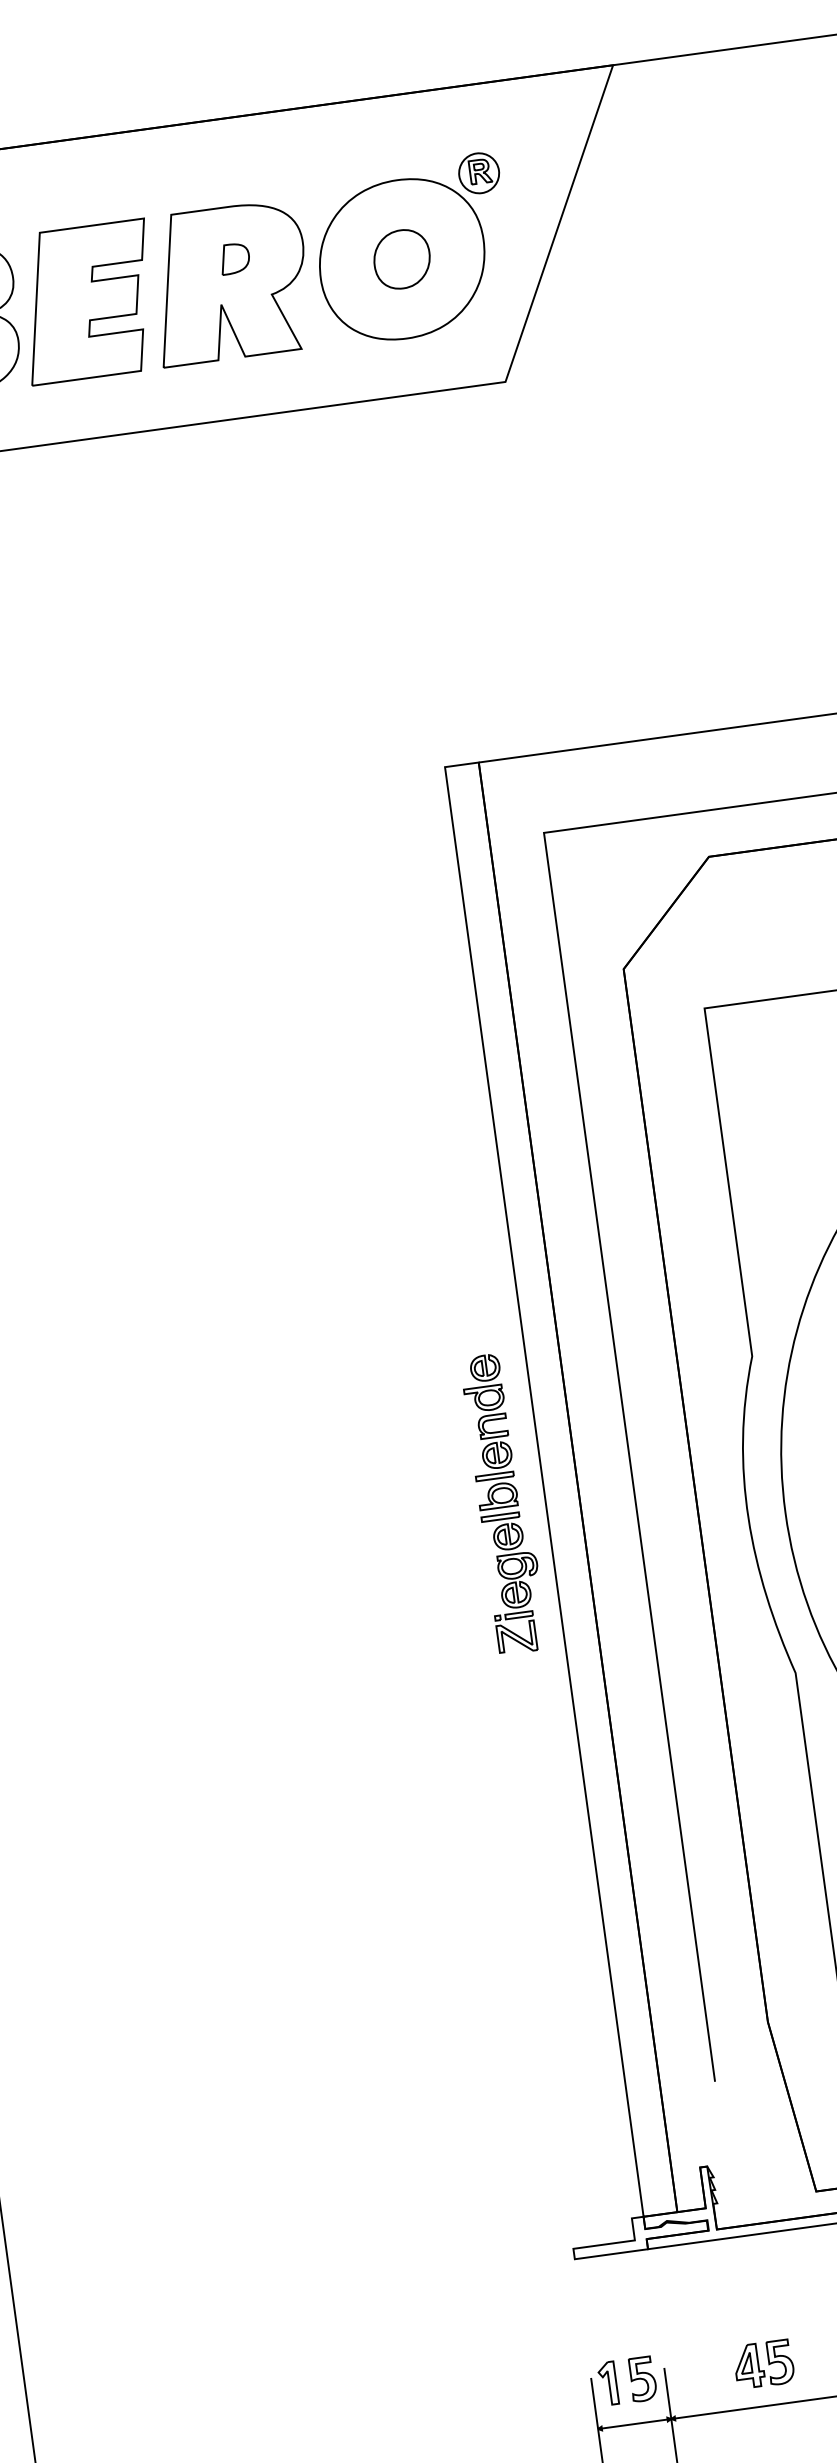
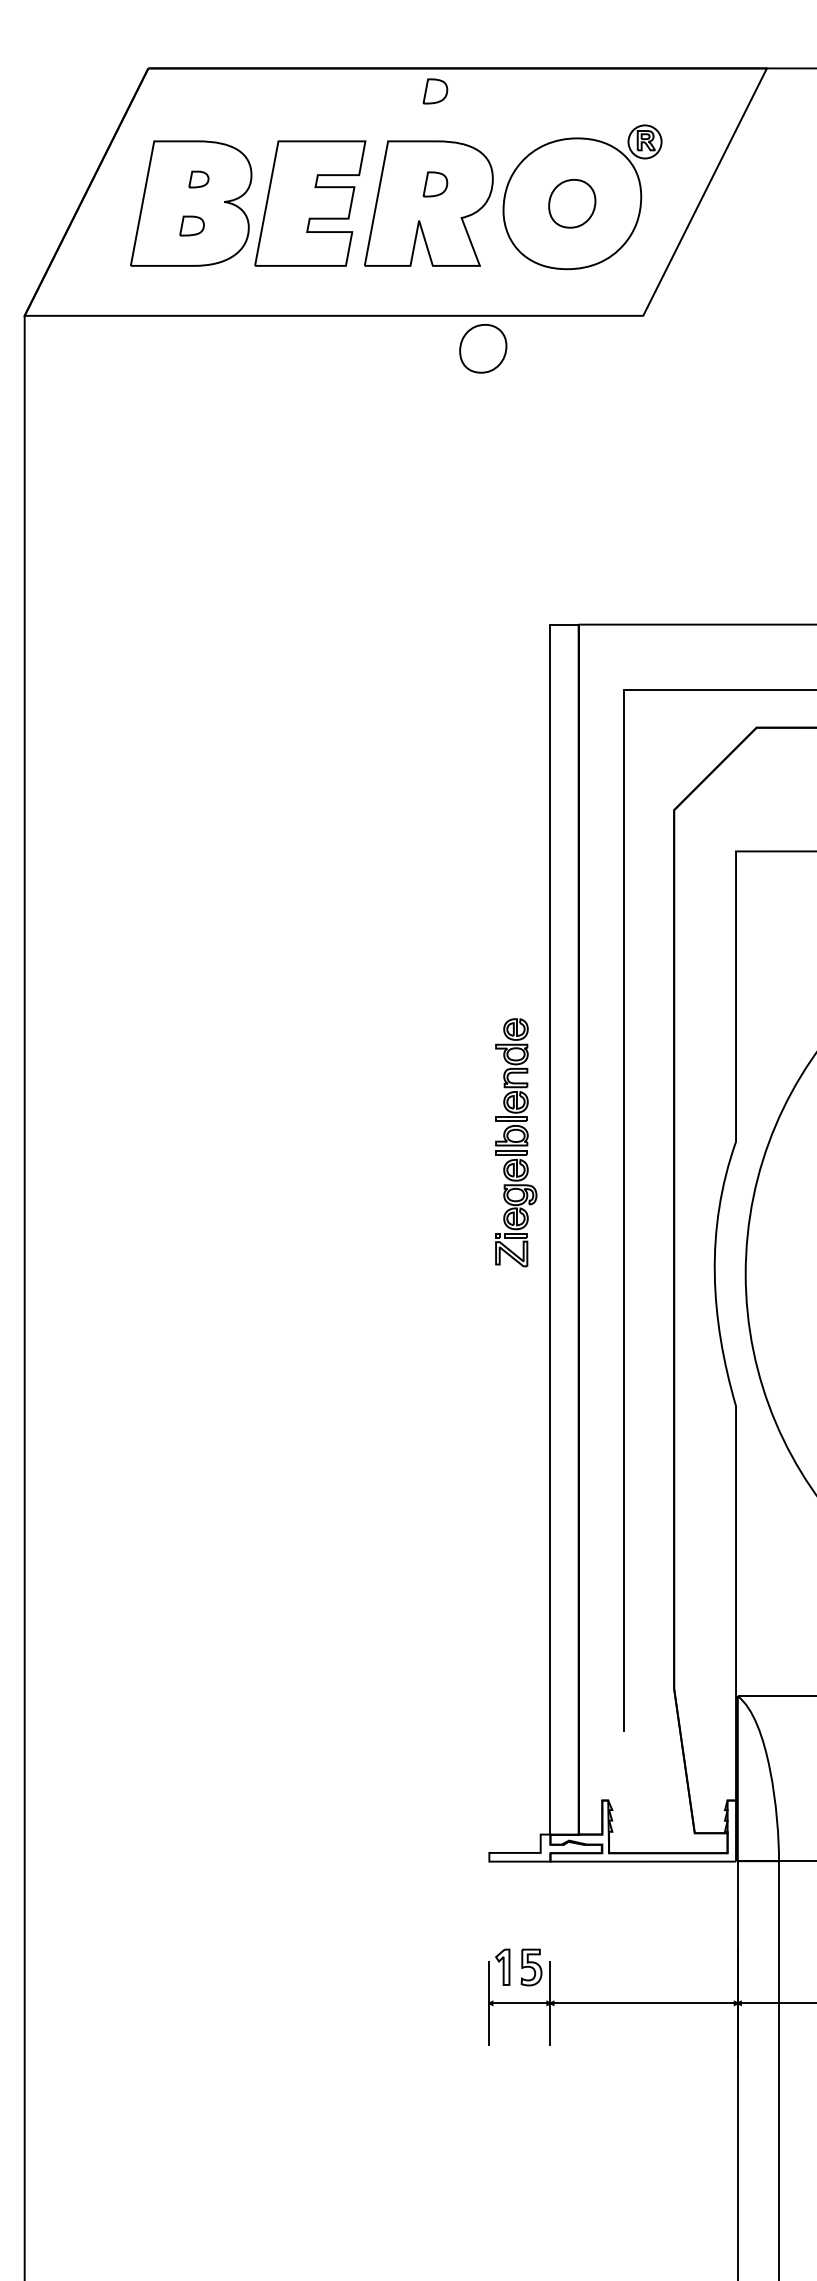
part: (219, 147) -> (435, 91), added
part: (319, 447) -> (483, 348), added
part: (504, 1503) -> (516, 1142), moved
part: (763, 2363) -> (632, 1968), removed

